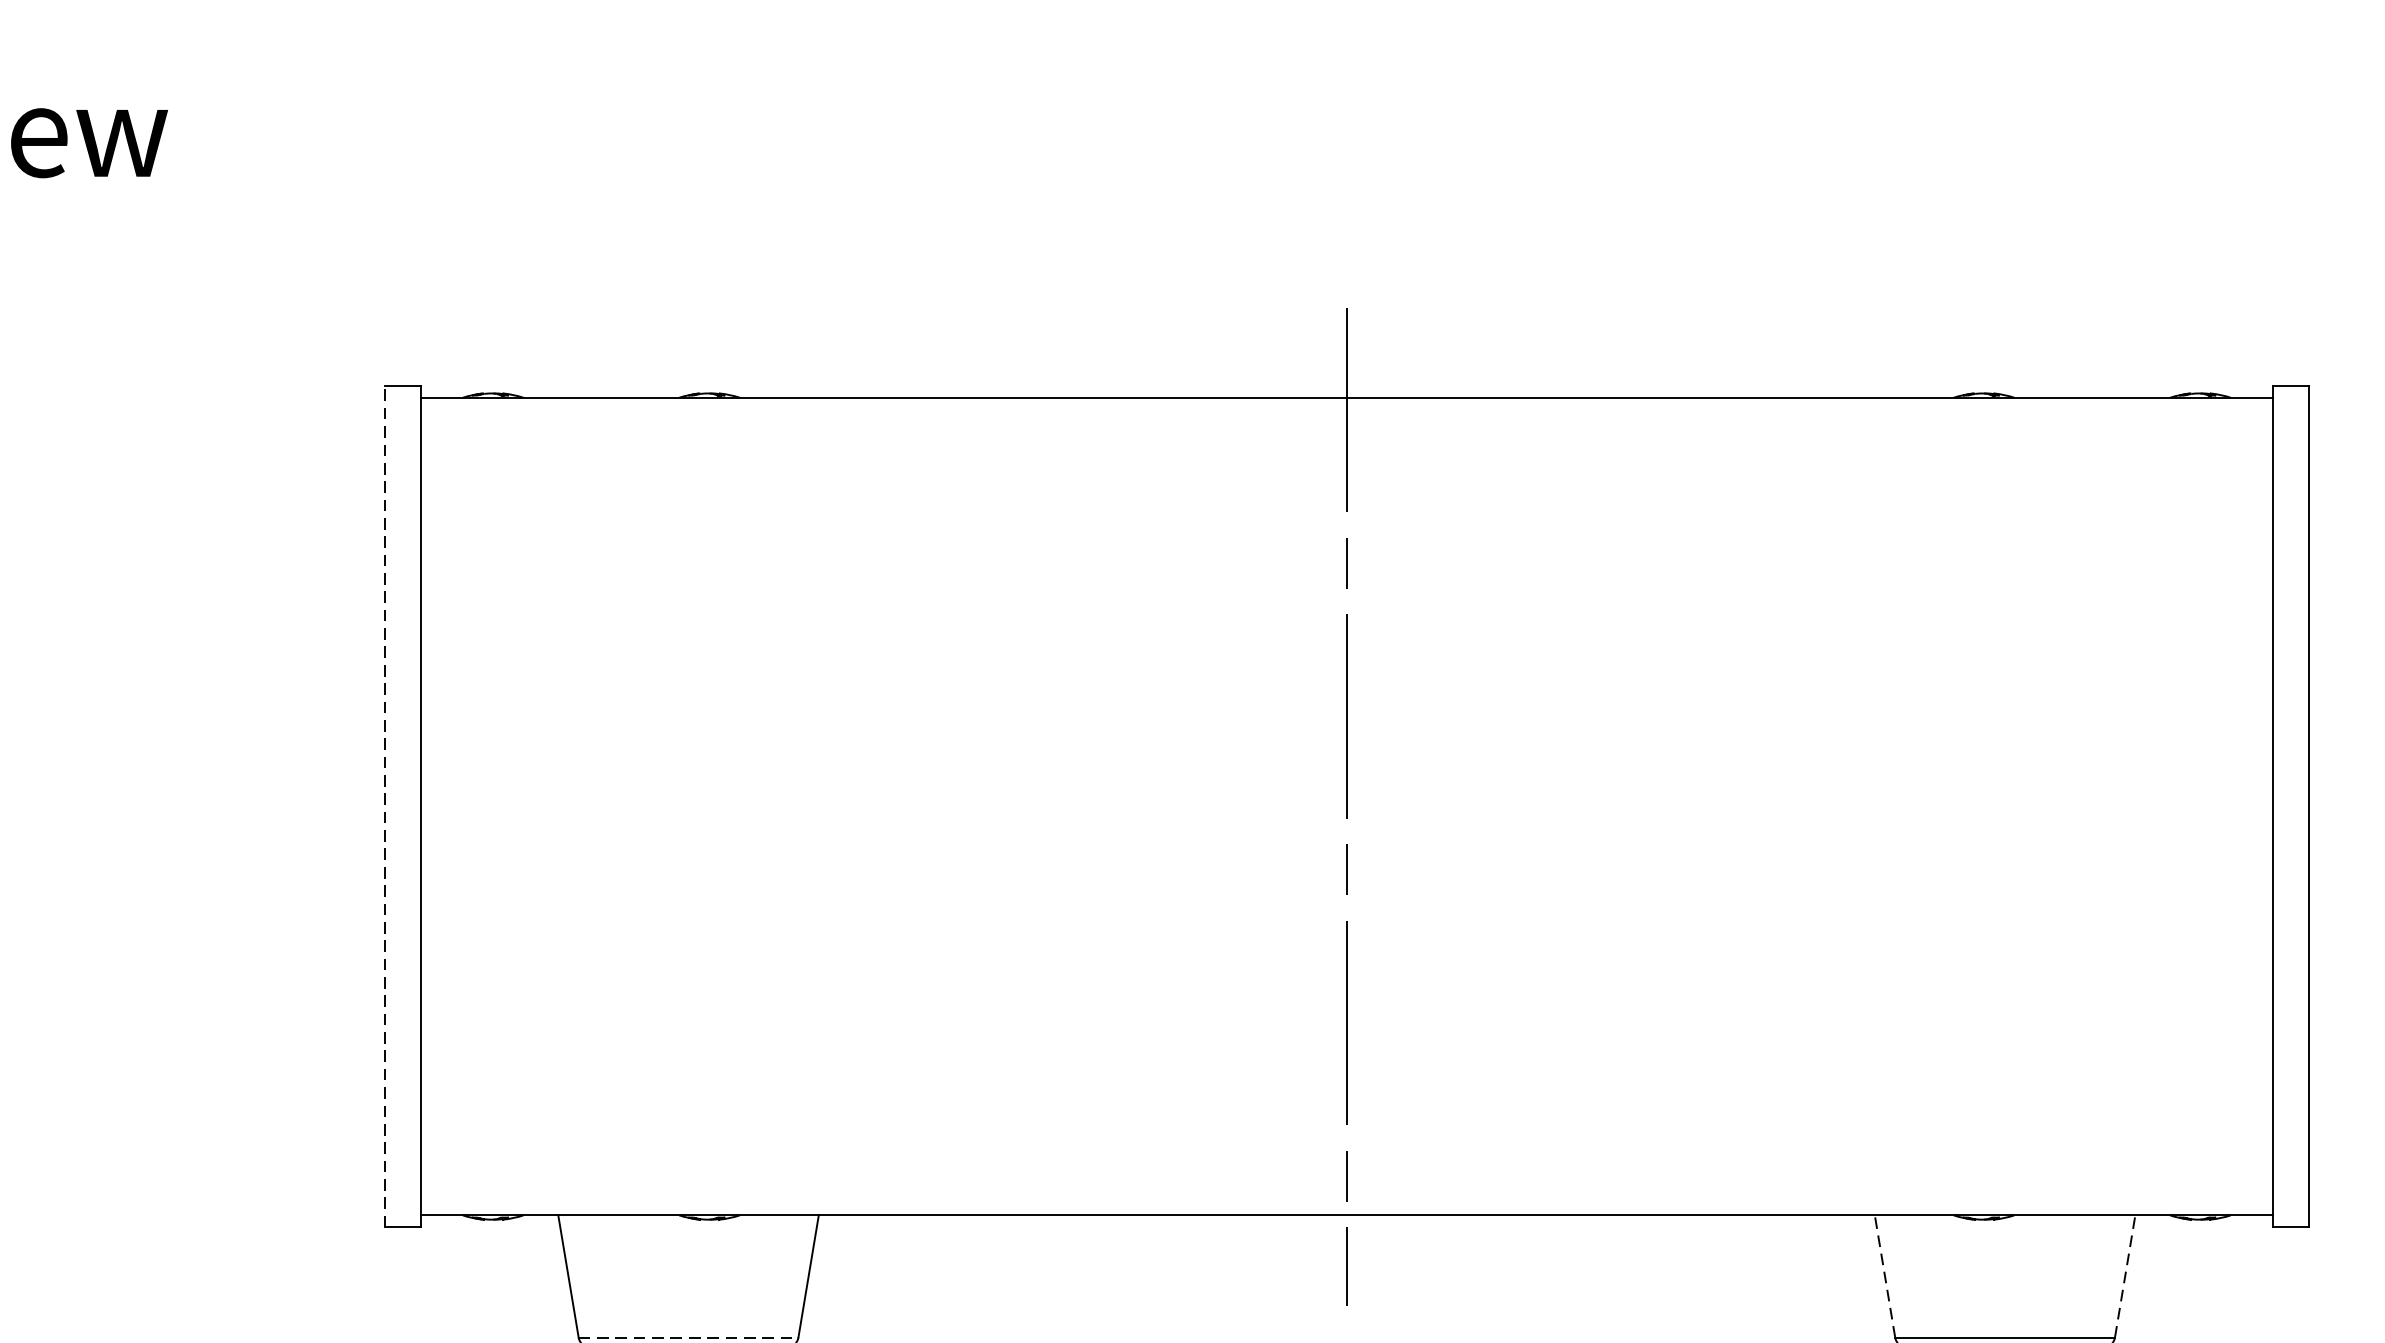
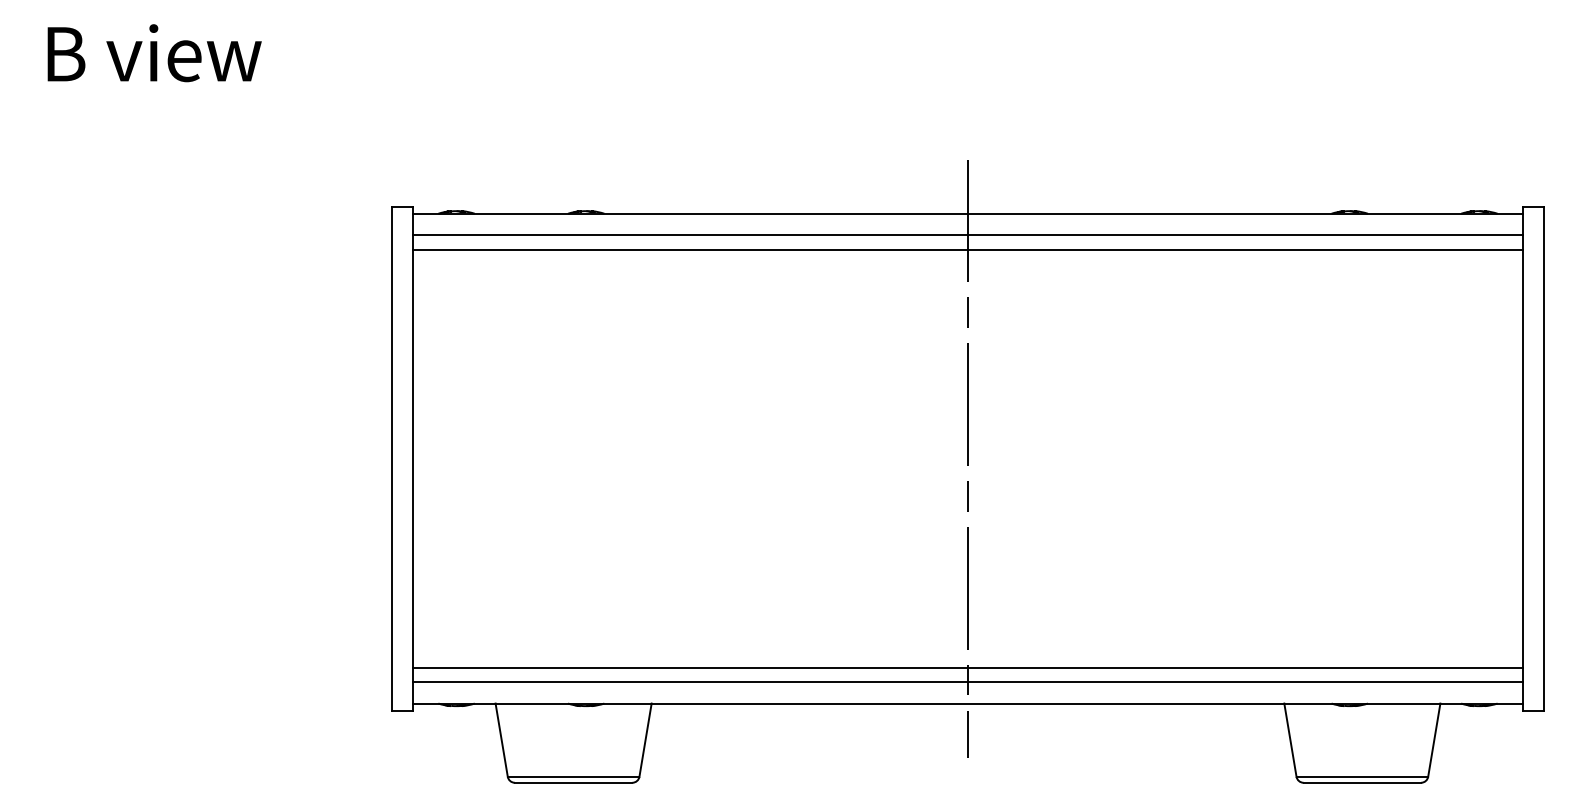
line: (1345, 434) -> (967, 235), added
line: (1345, 457) -> (967, 249), added
line: (384, 806) -> (391, 458), dashed -> solid
line: (1345, 1155) -> (967, 667), added
line: (1345, 1178) -> (967, 681), added
line: (1885, 1275) -> (1290, 739), dashed -> solid
line: (2125, 1275) -> (1434, 739), dashed -> solid
line: (688, 1337) -> (573, 776), dashed -> solid

